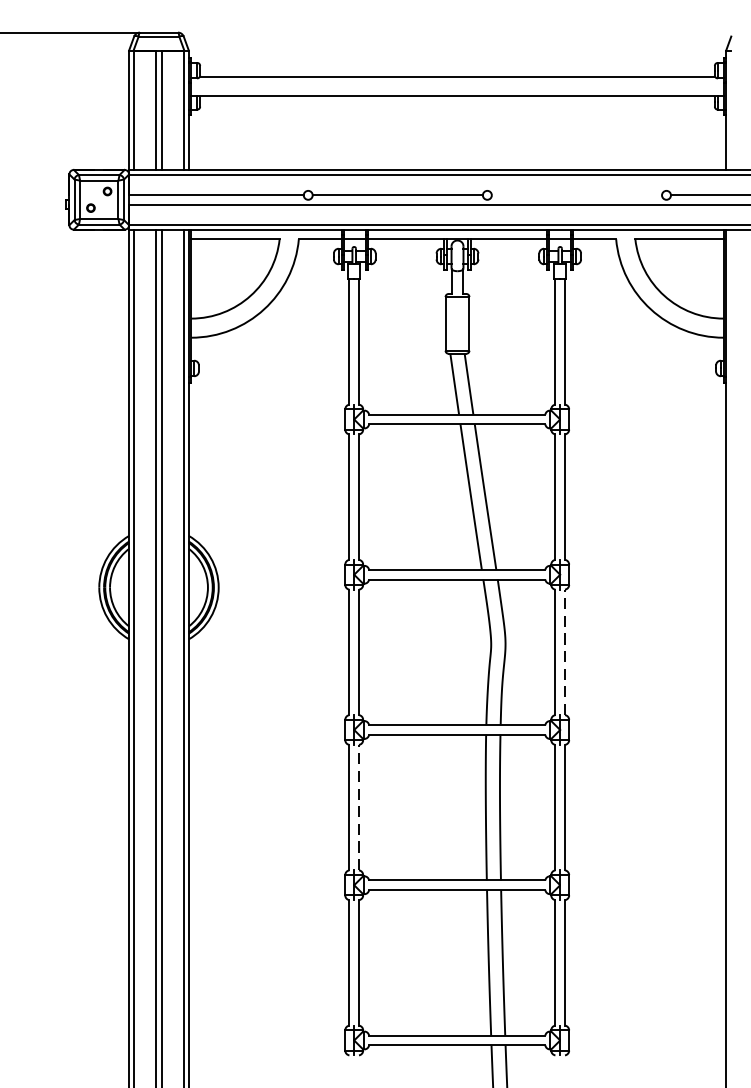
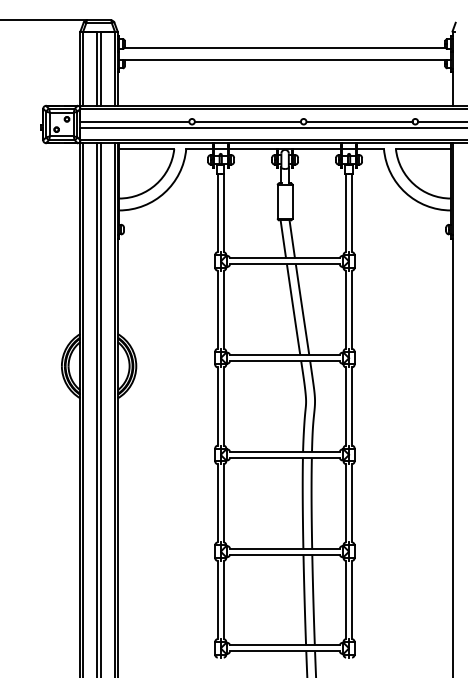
line: (576, 194) -> (359, 121), added
line: (565, 652) -> (352, 406), dashed -> solid
line: (358, 806) -> (223, 502), dashed -> solid

